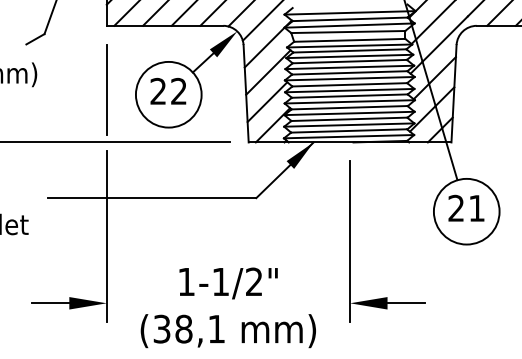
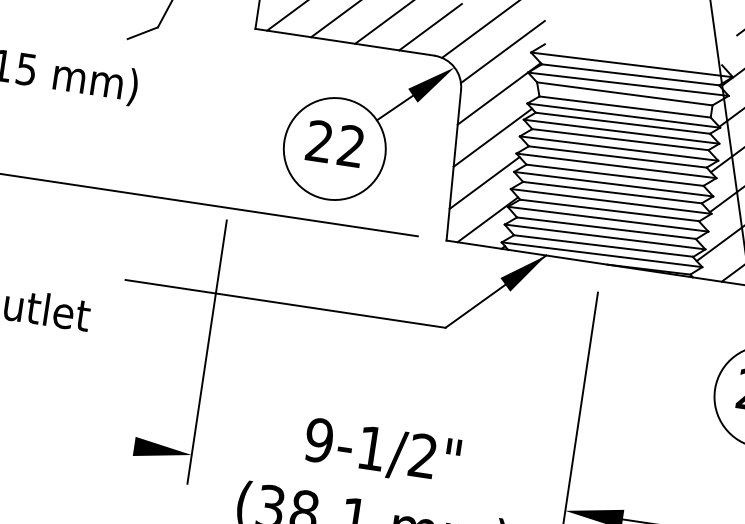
line: (106, 89) -> (240, 126), removed
text: (186, 281) -> (319, 439), 1-1/2" -> 9-1/2"
line: (50, 303) -> (105, 442), removed

